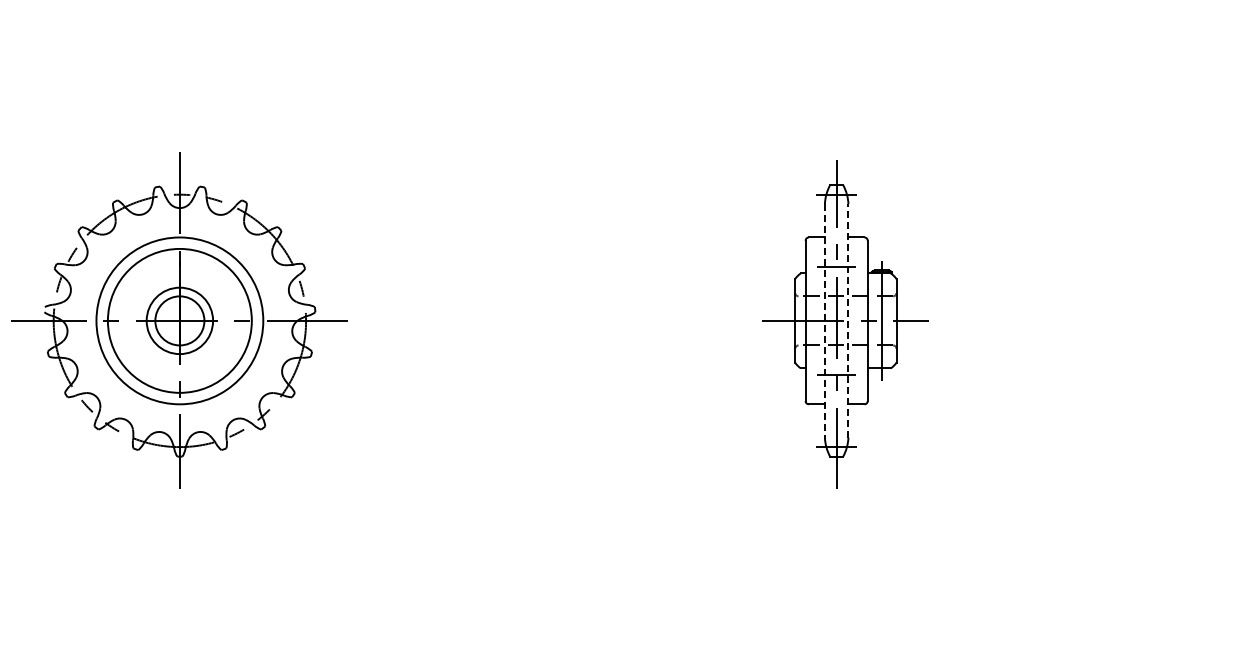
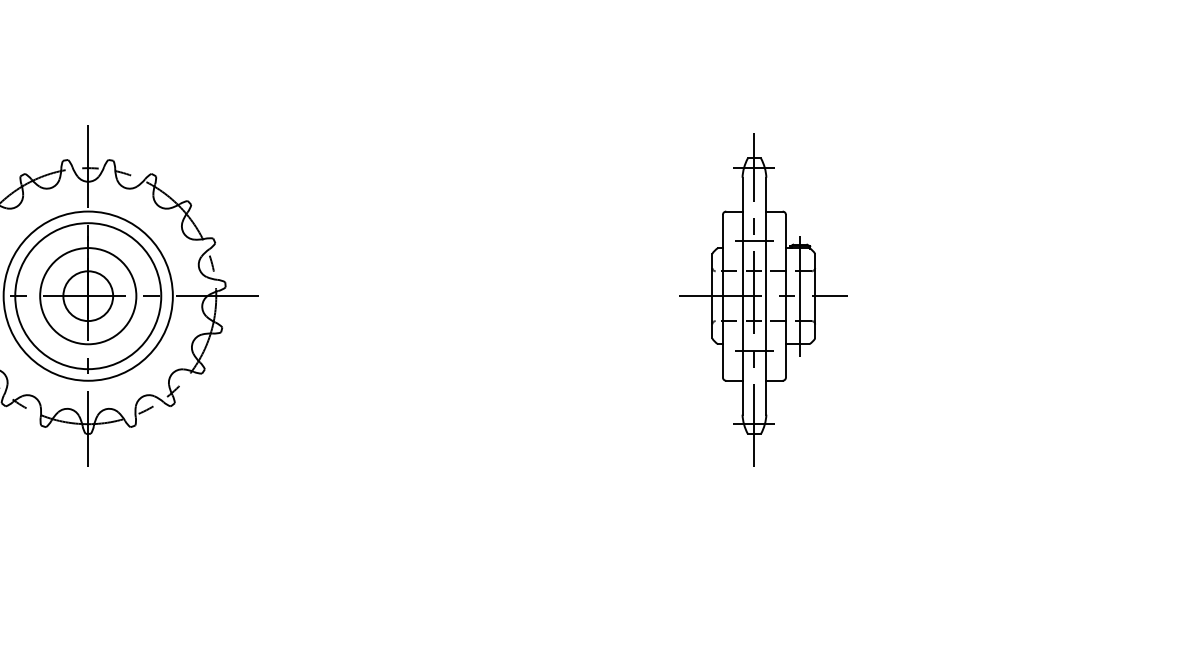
circle: (179, 320) -> (87, 295), size x1.43
line: (824, 320) -> (742, 295), dashed -> solid
line: (848, 320) -> (766, 295), dashed -> solid

